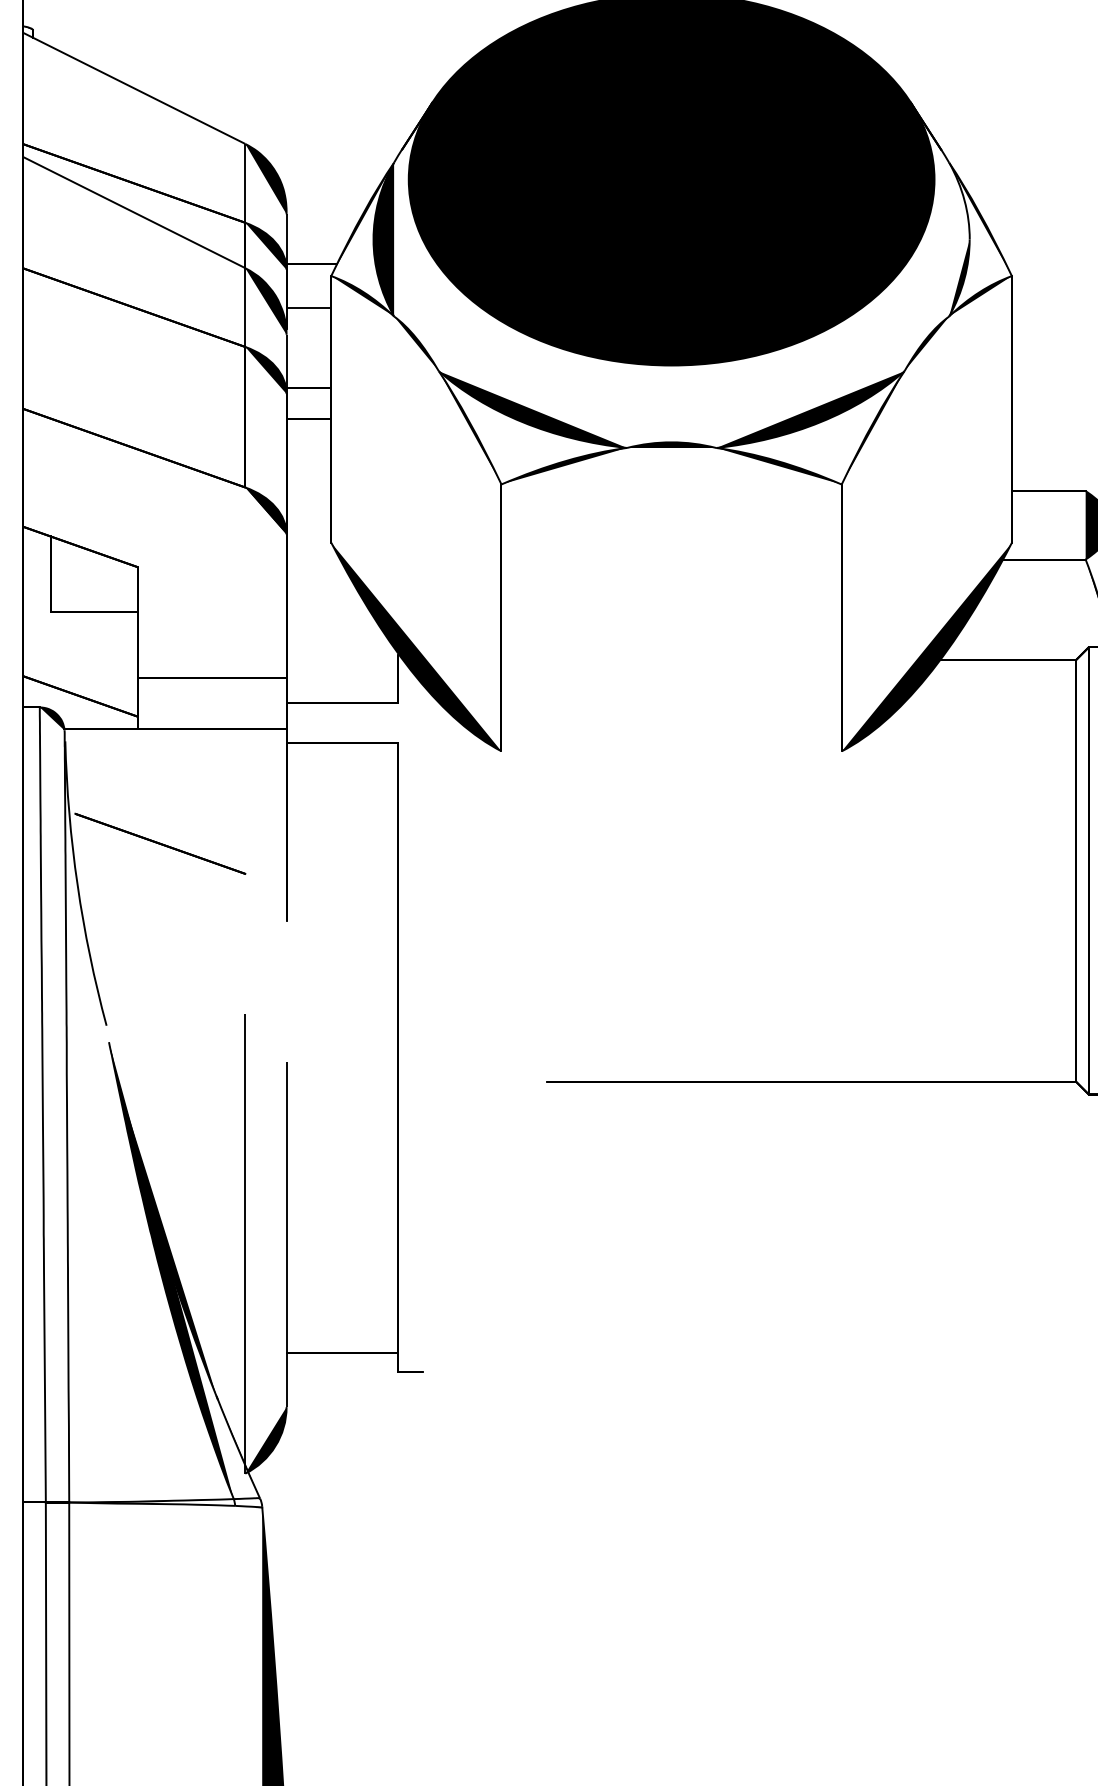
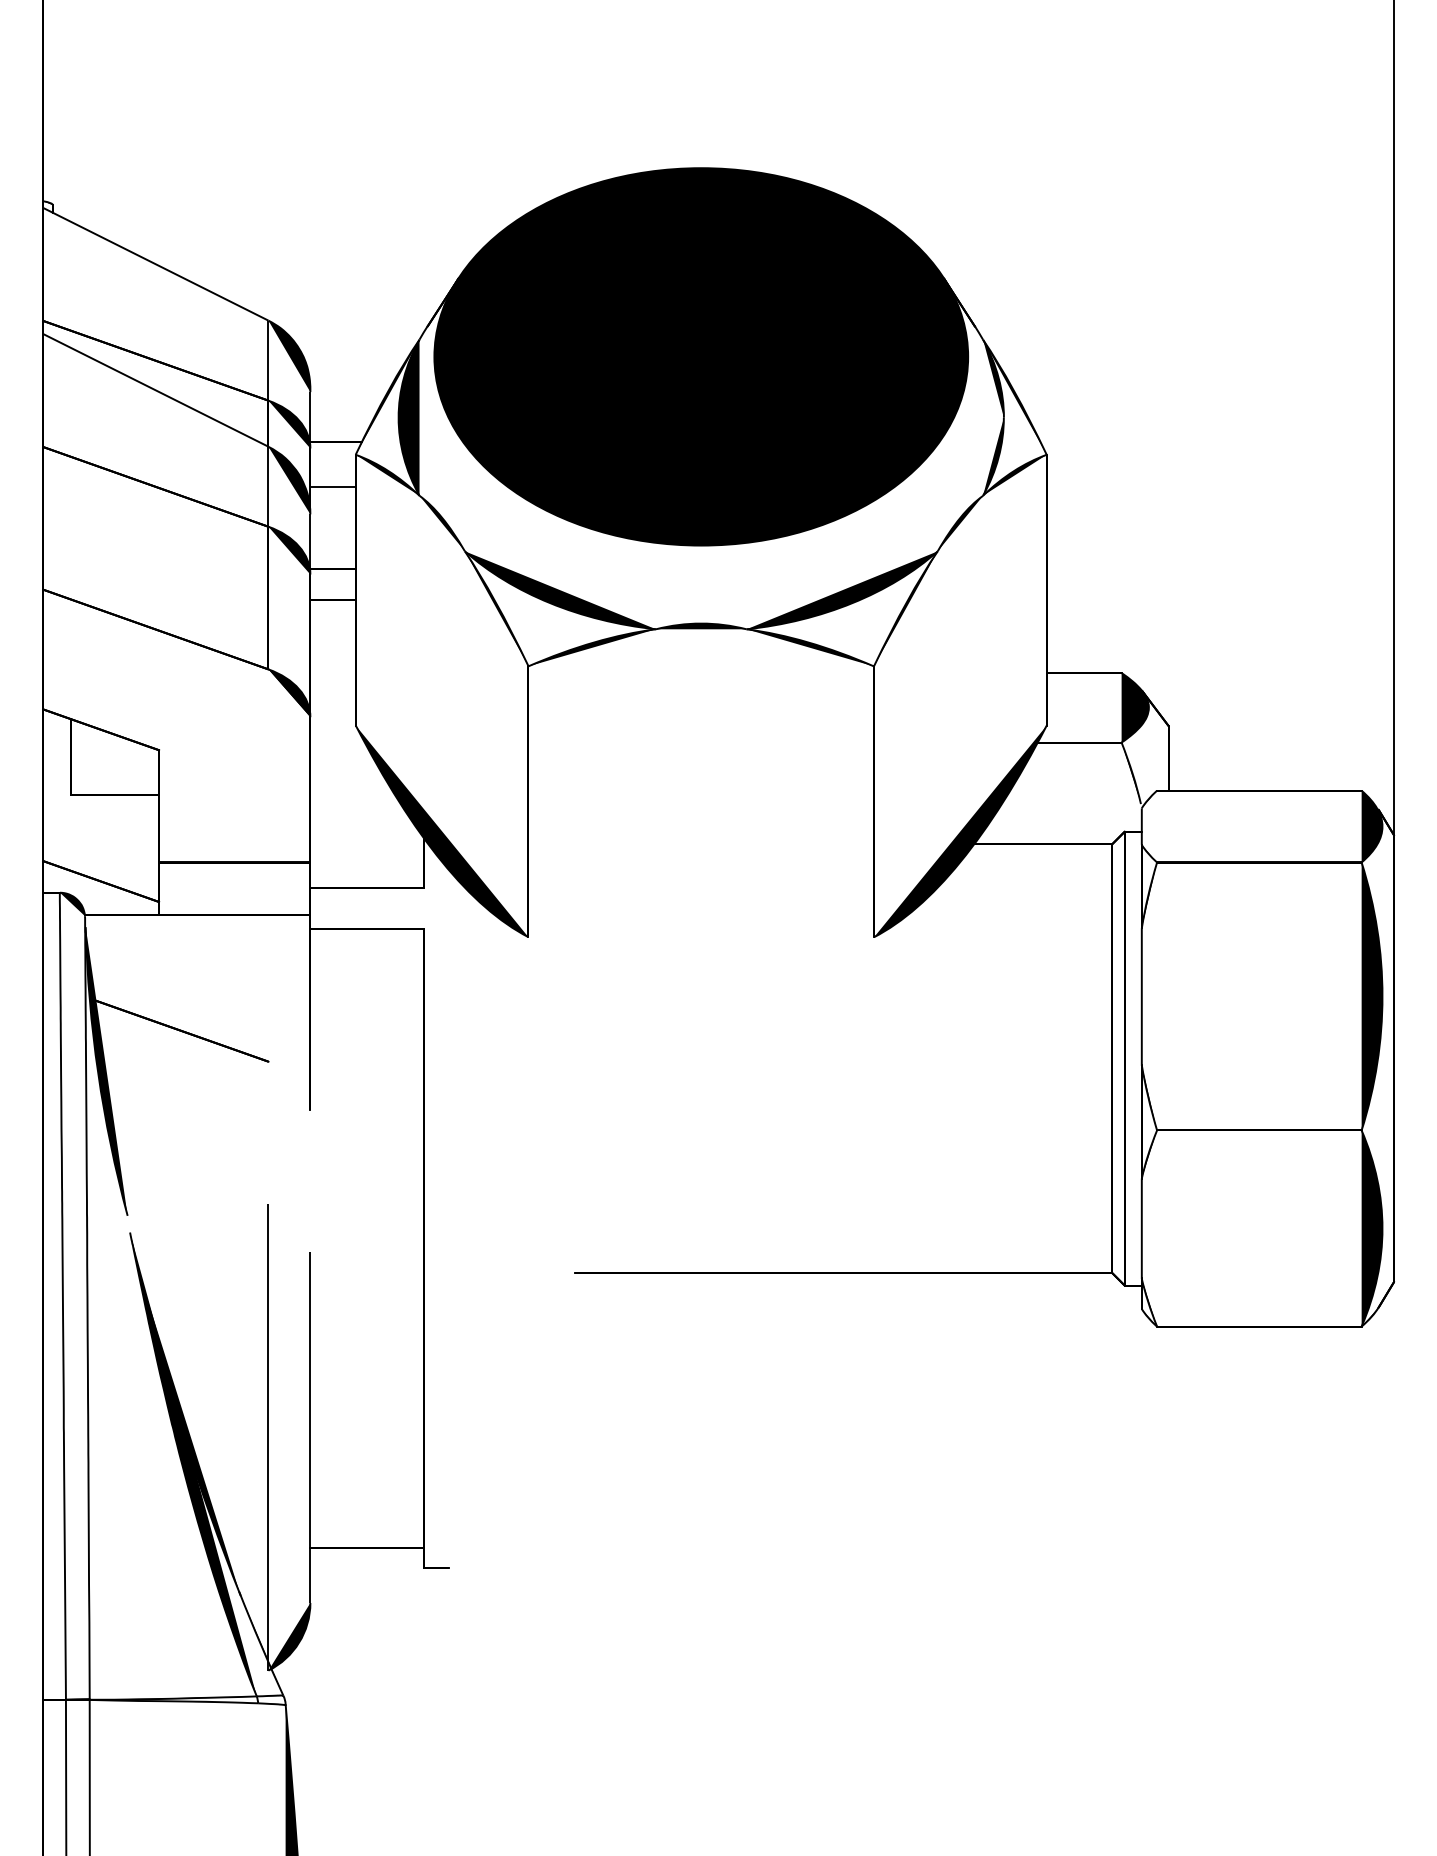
fill: (959, 200) -> (993, 378), added
fill: (85, 883) -> (106, 1071), added

